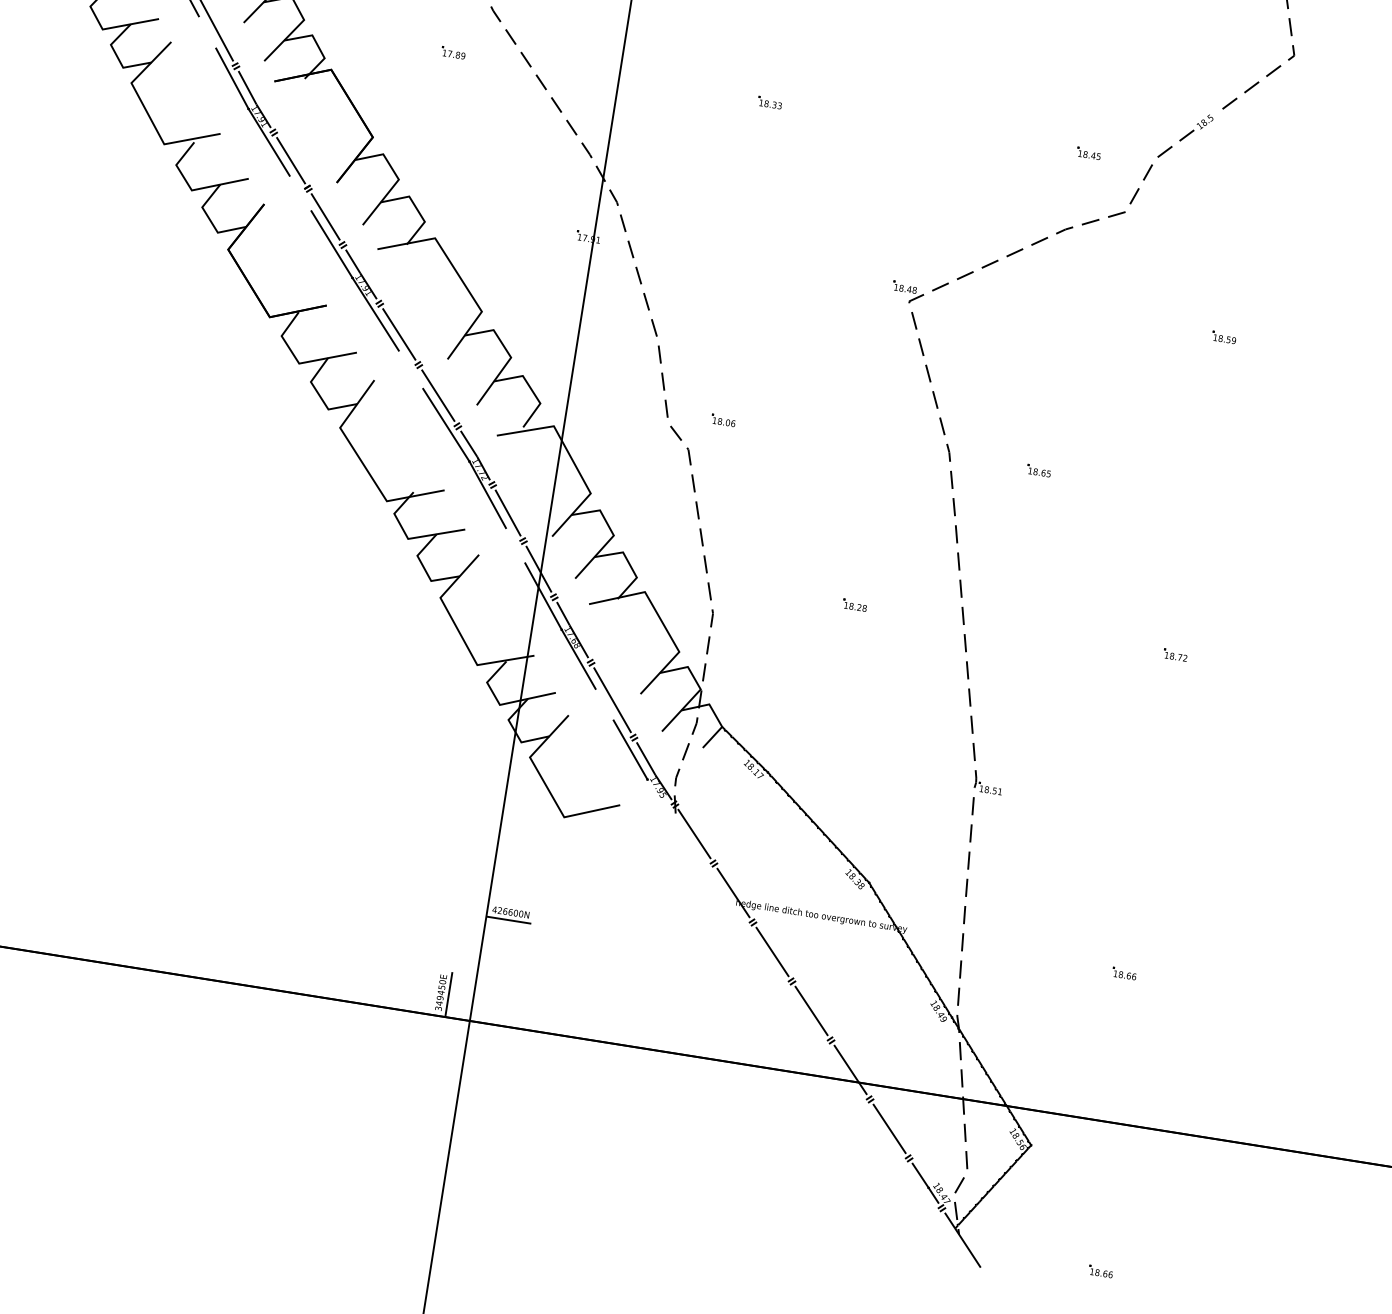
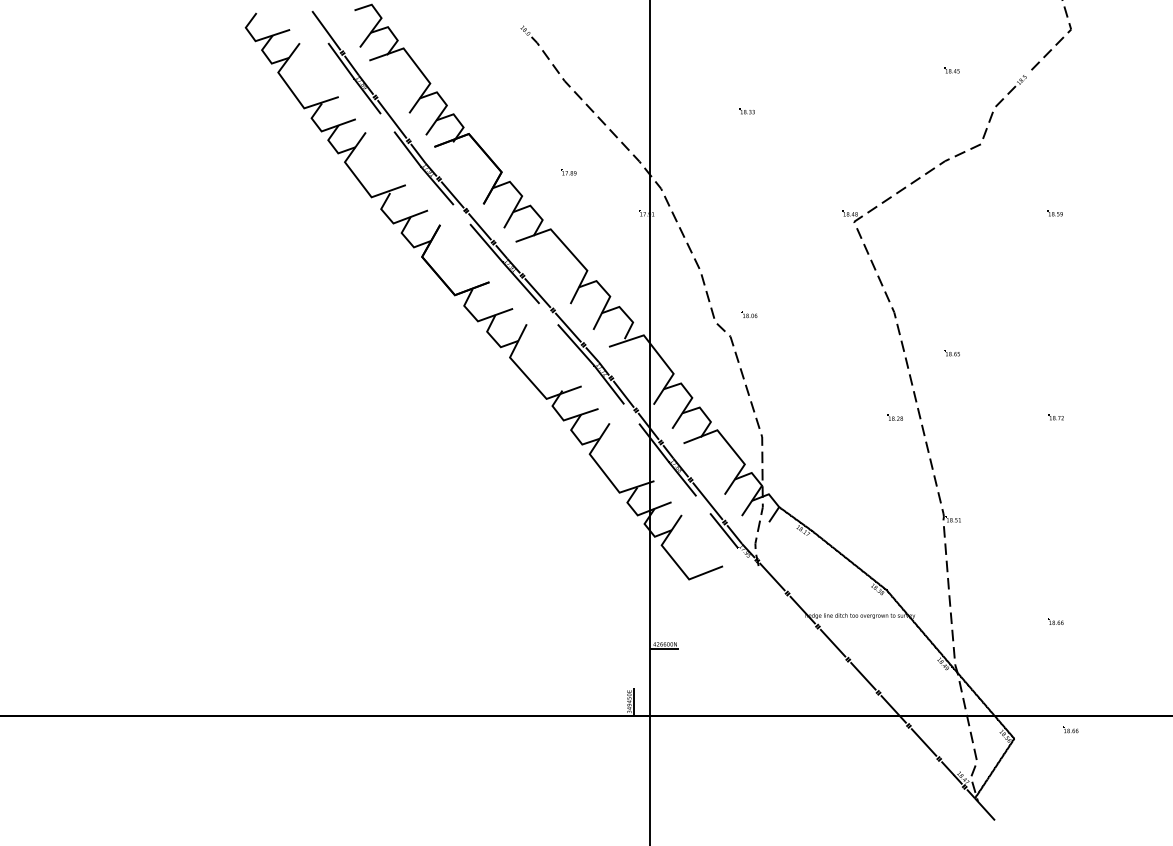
part: (452, 53) -> (568, 172), moved
part: (1087, 153) -> (951, 70), moved
part: (1037, 471) -> (951, 353), moved
part: (853, 604) -> (894, 417), moved
part: (1100, 1270) -> (1070, 729), moved

